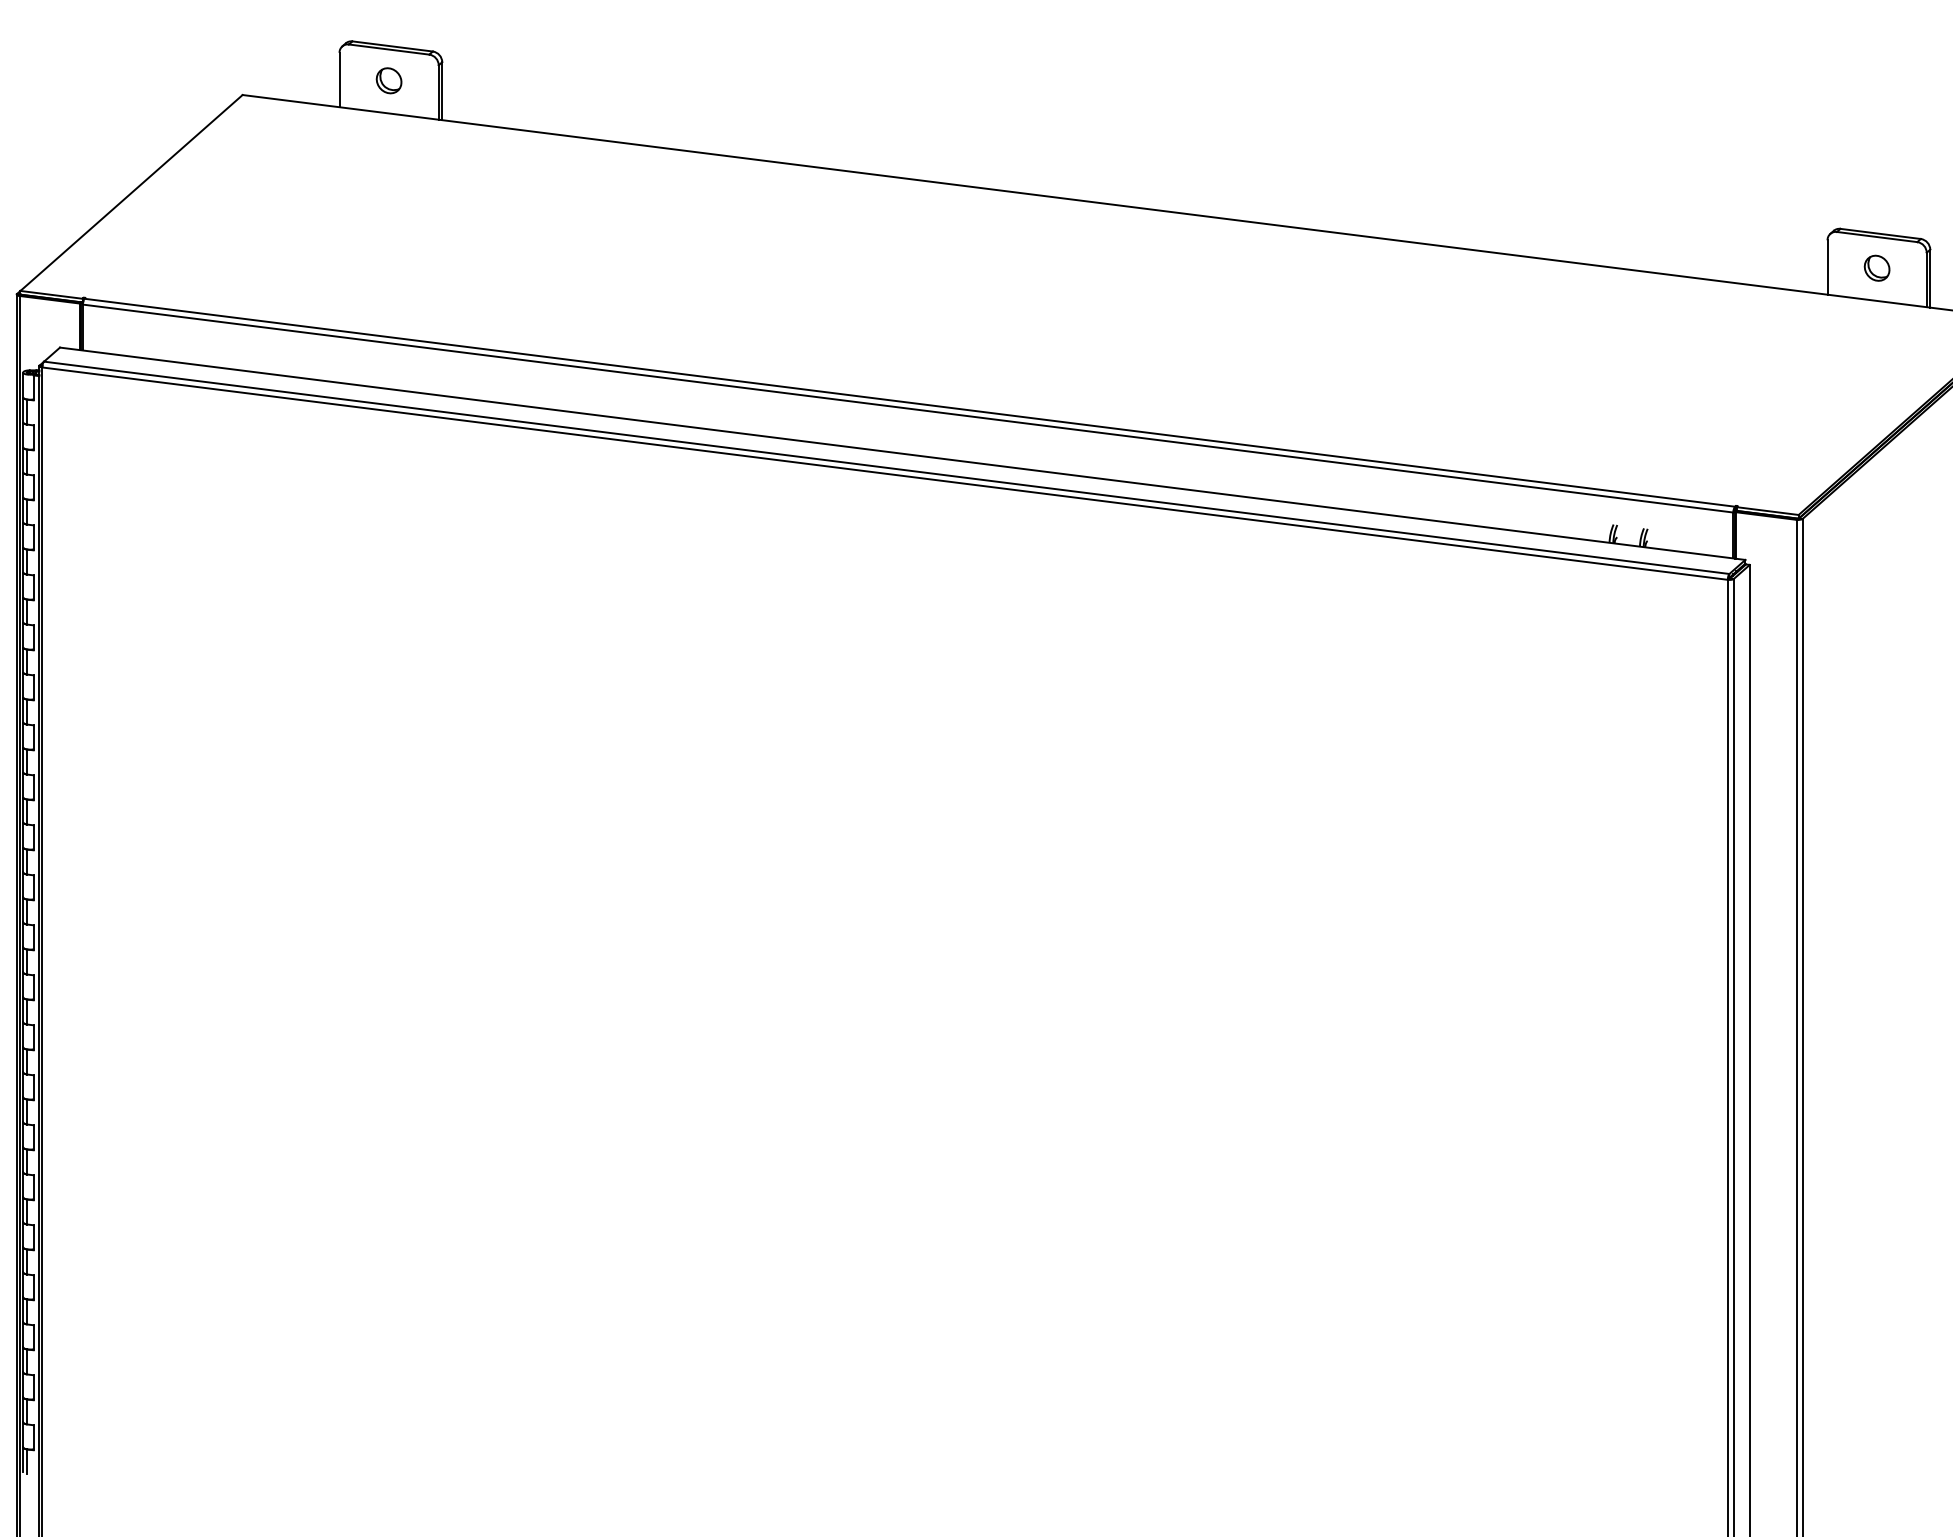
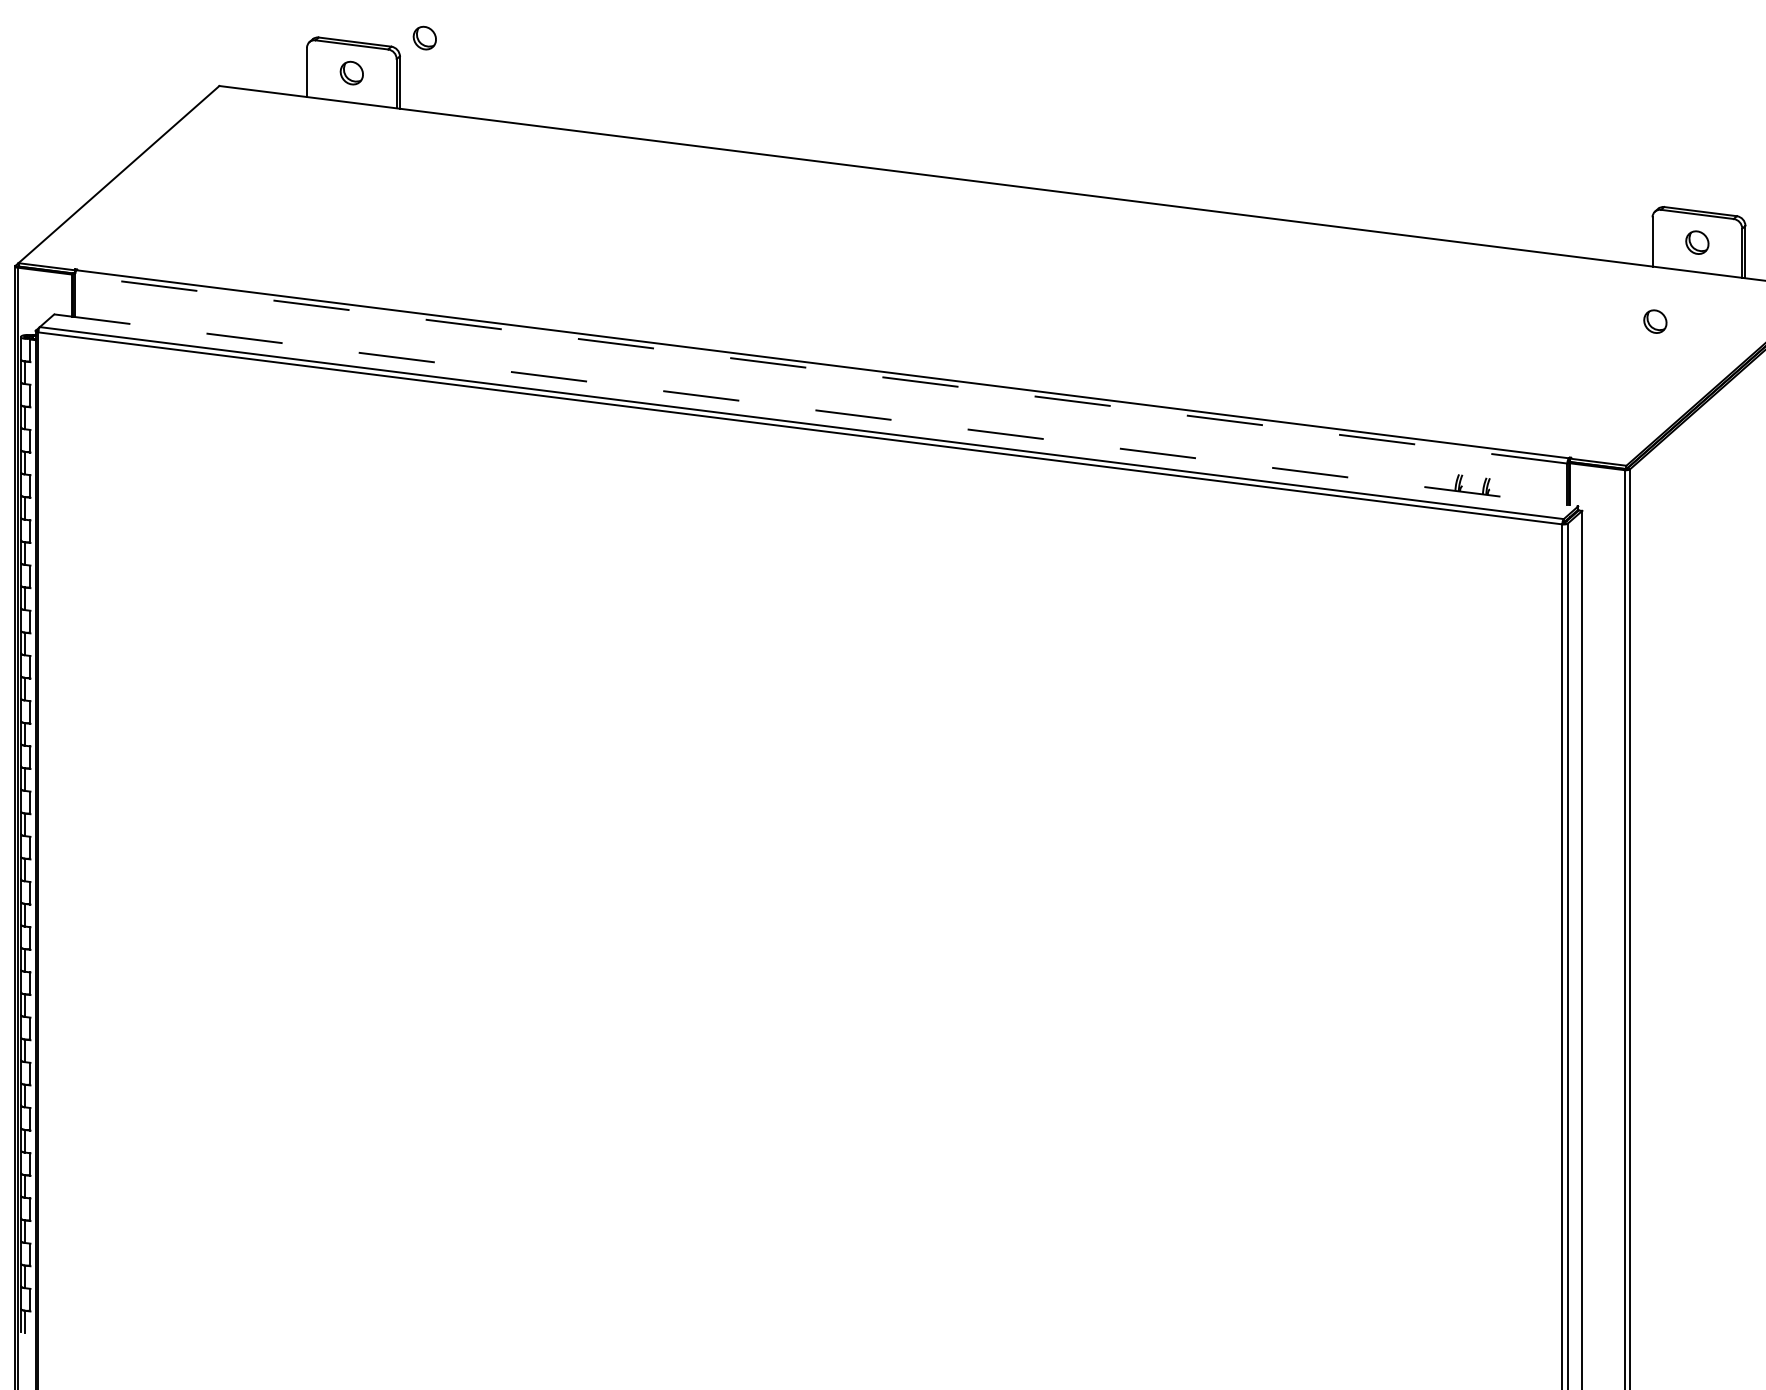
part: (469, 41) -> (424, 37), added
part: (1830, 355) -> (1655, 321), added
line: (907, 408) -> (820, 369), solid -> dashed
line: (902, 453) -> (816, 410), solid -> dashed

